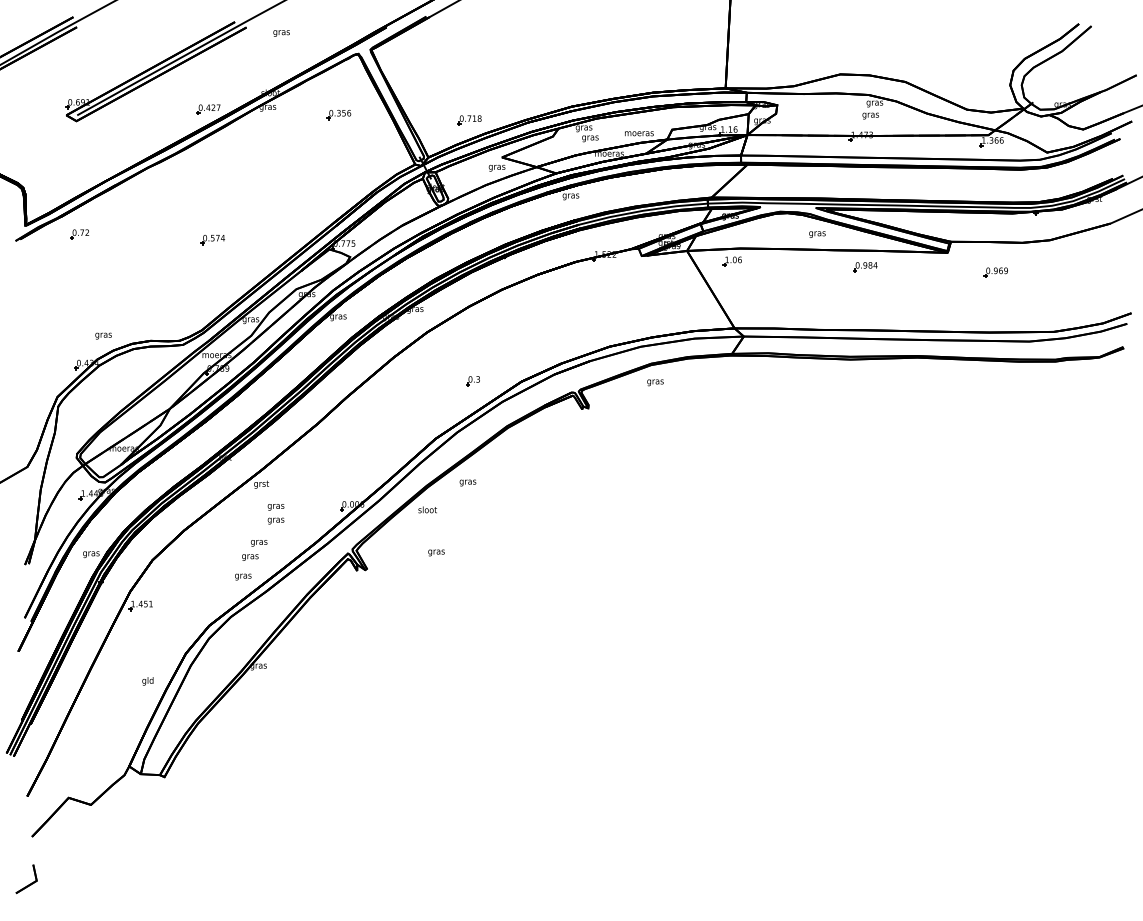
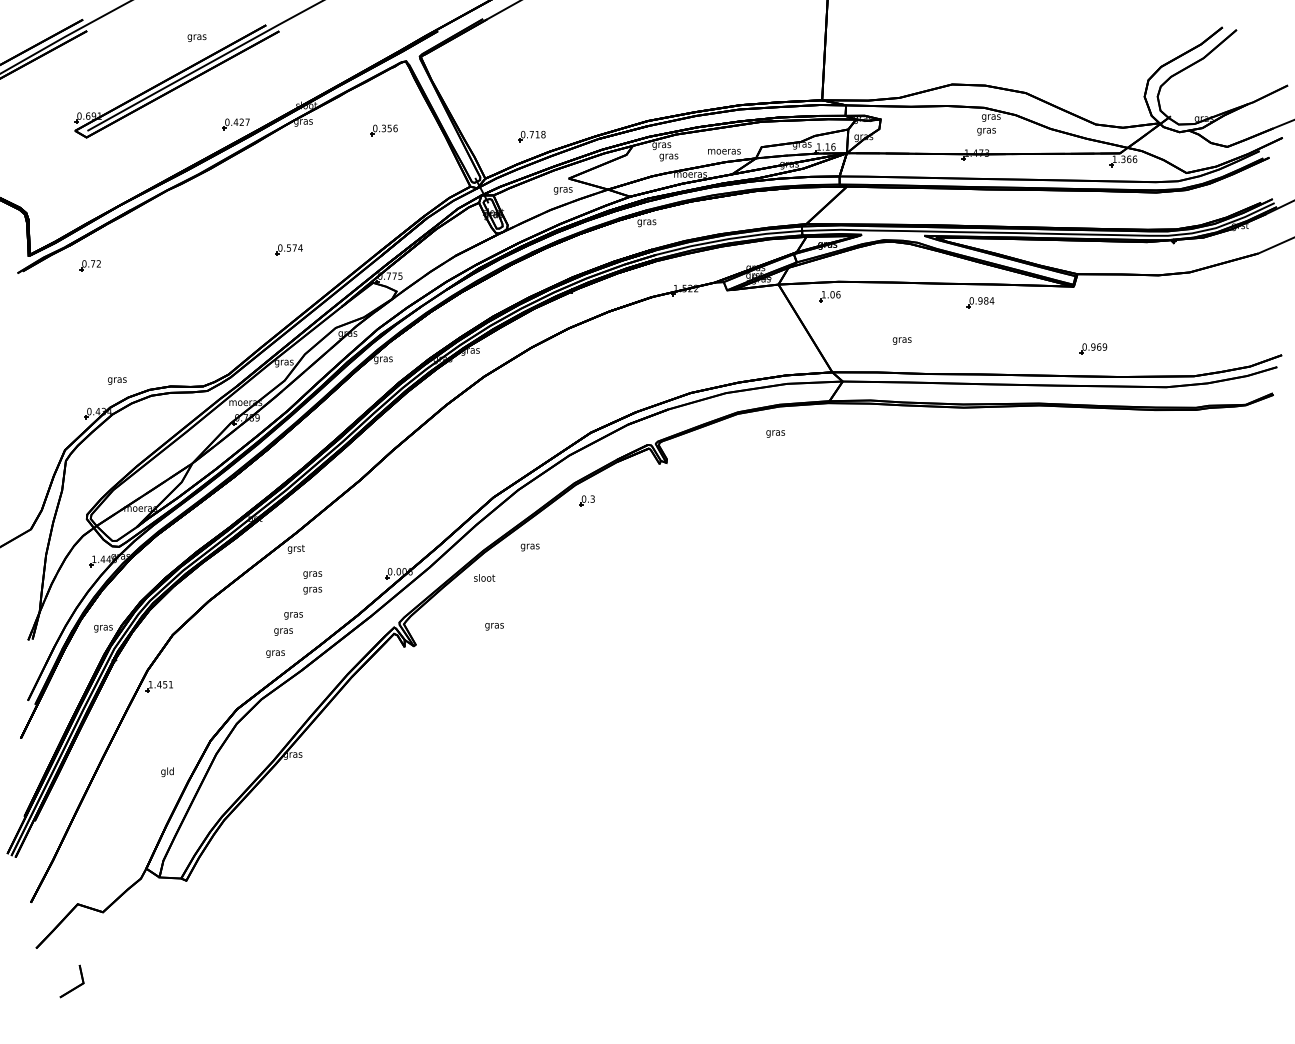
text: (281, 32) -> (196, 37), moved
text: (816, 234) -> (901, 340), moved
part: (212, 239) -> (288, 249), moved
part: (995, 272) -> (1093, 348), moved
part: (472, 380) -> (586, 500), moved
text: (655, 382) -> (775, 433), moved
part: (28, 884) -> (74, 987), moved

